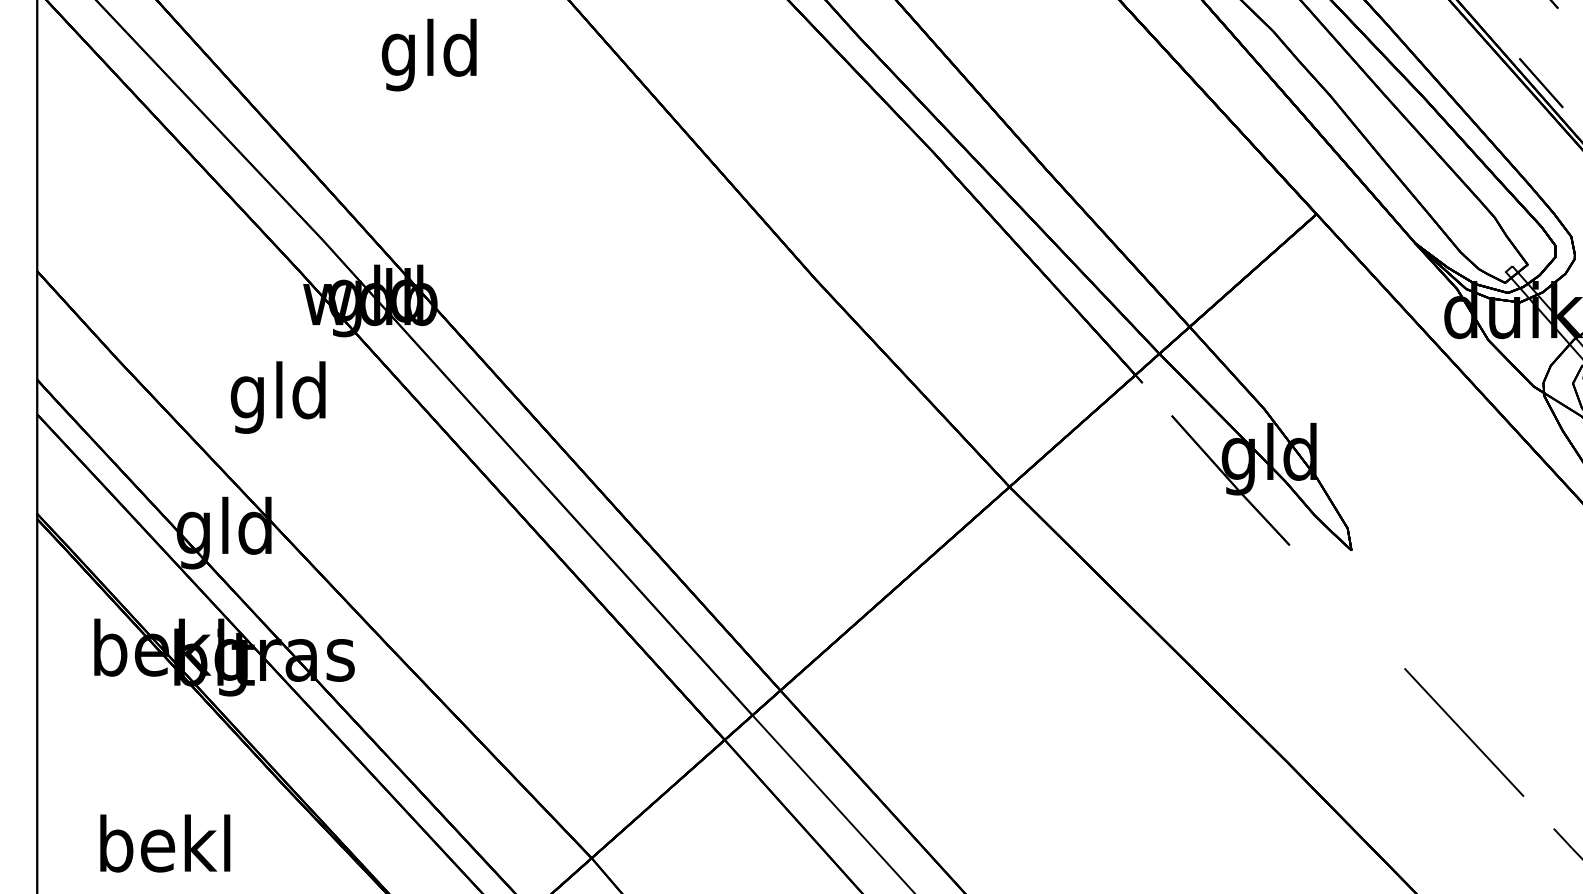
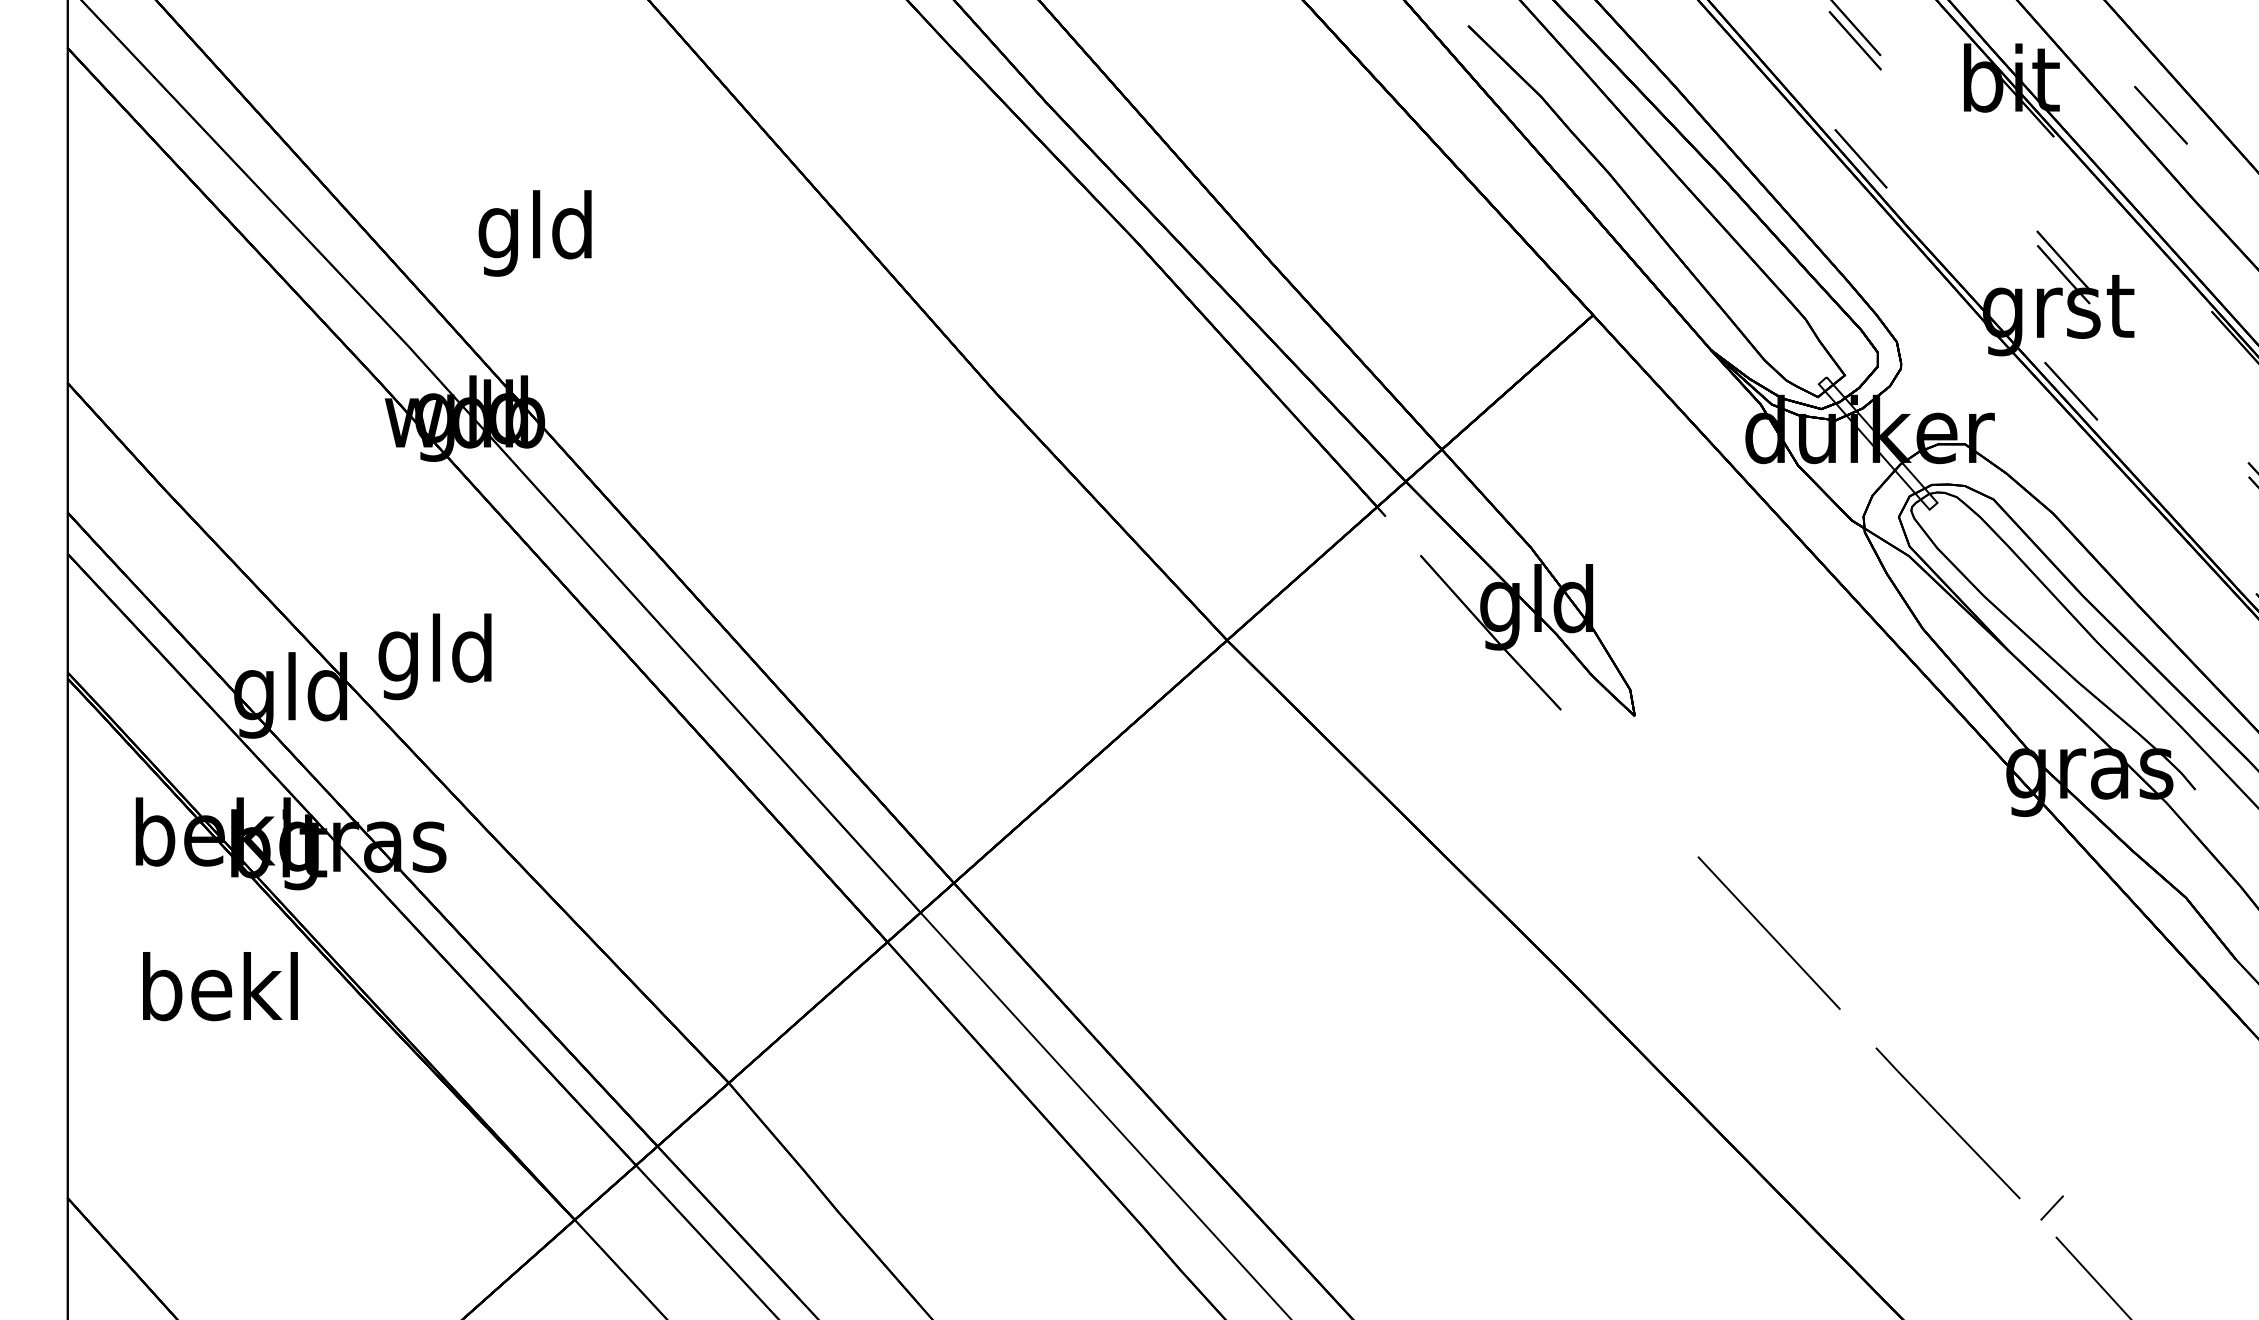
text: (428, 55) -> (534, 233), moved
text: (277, 397) -> (434, 656), moved
text: (165, 843) -> (220, 986), moved

